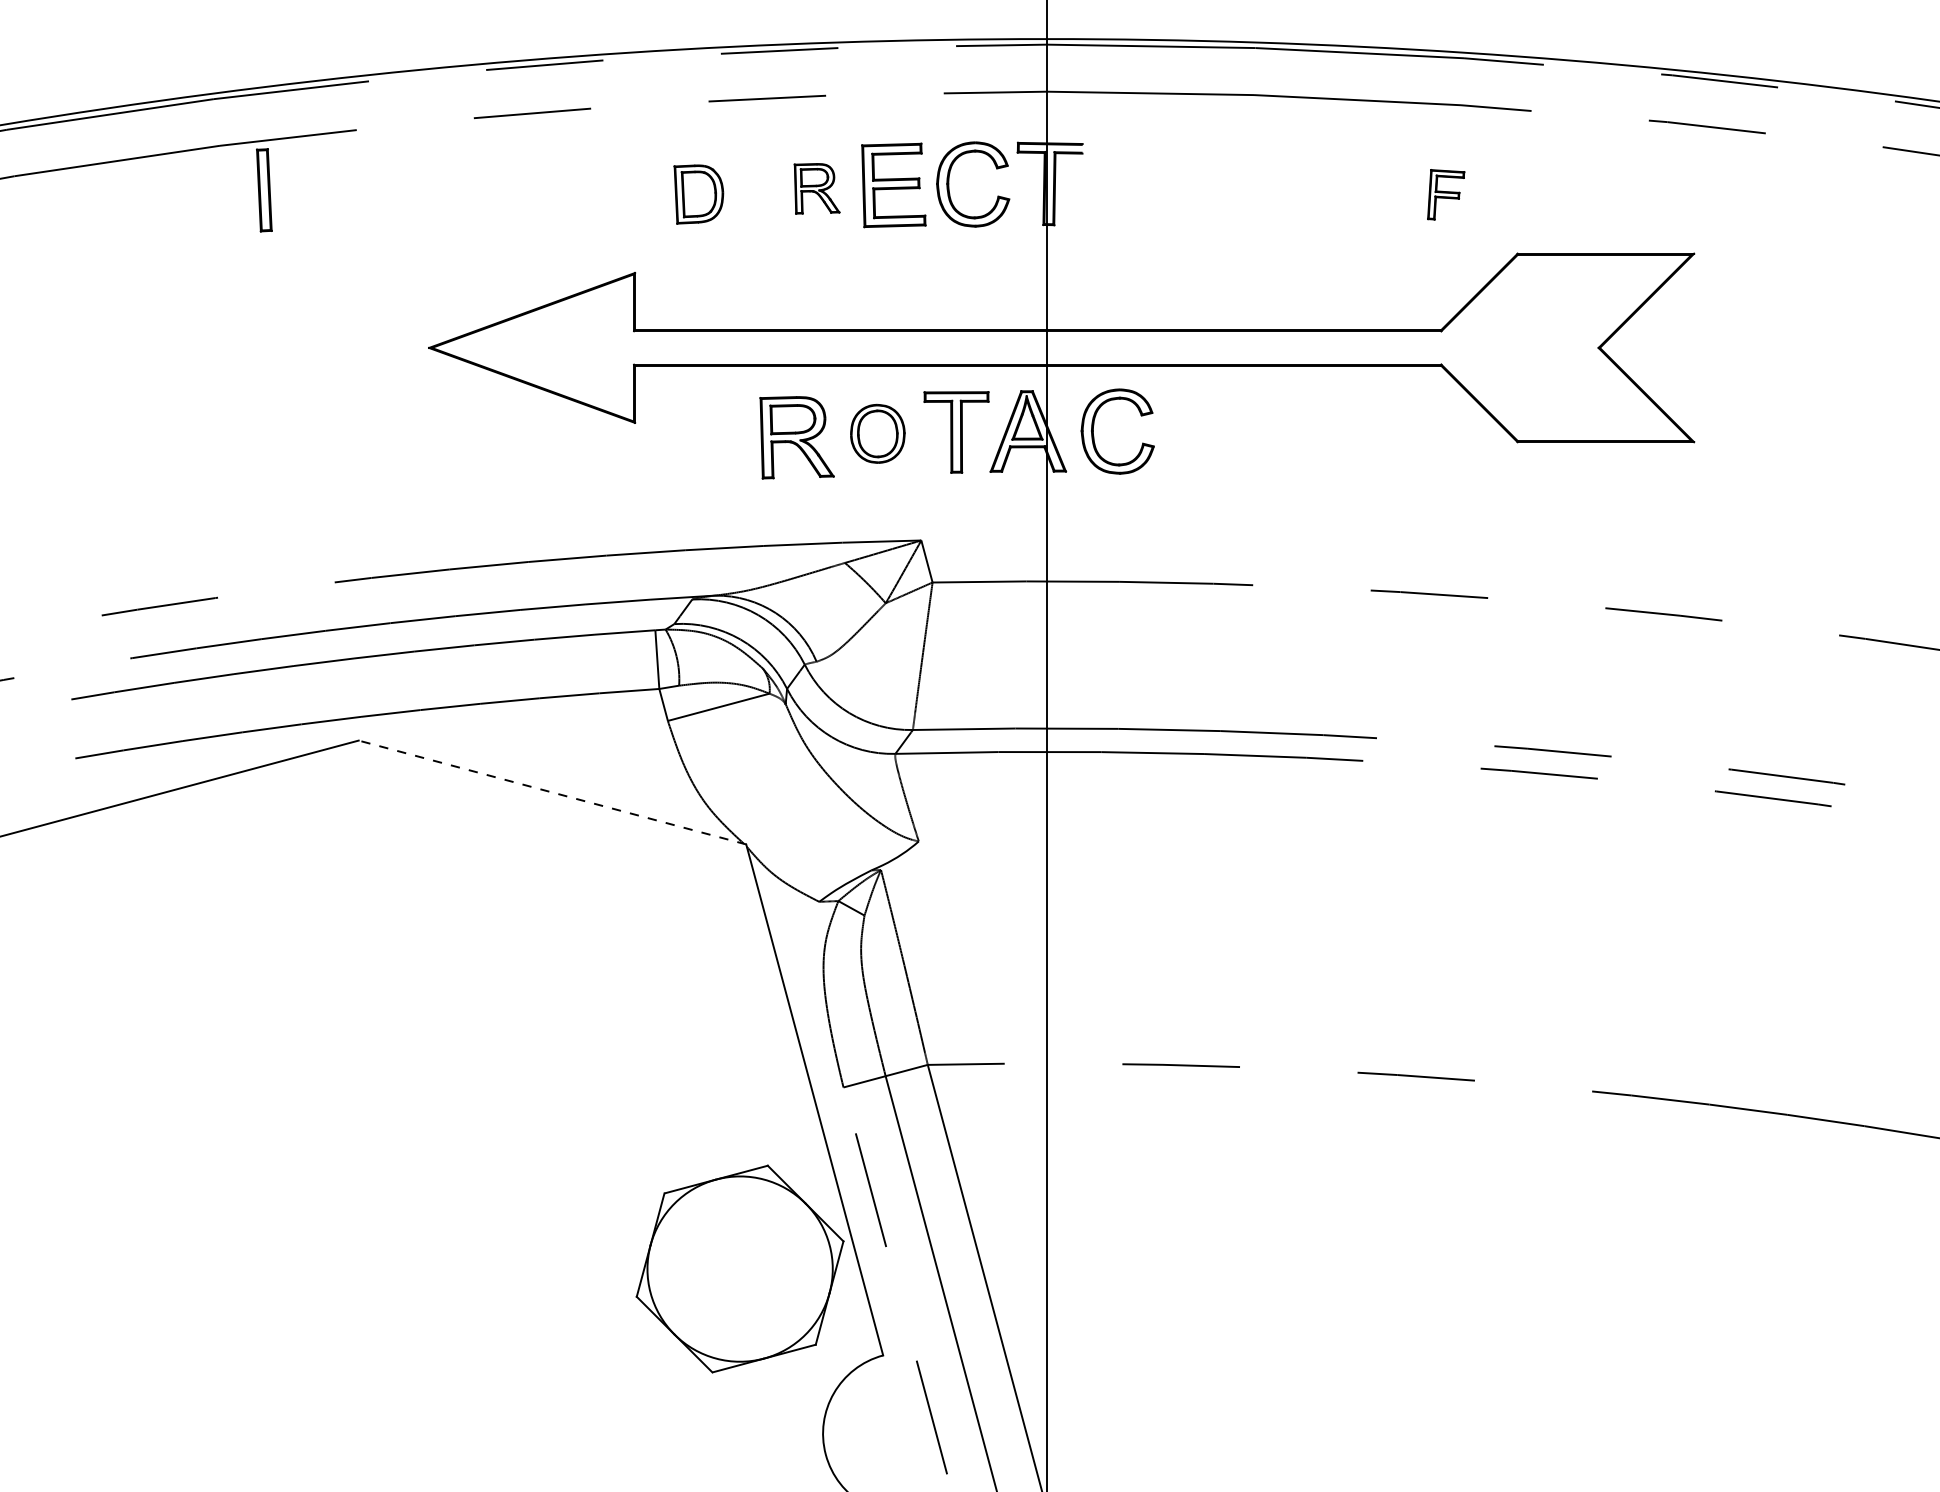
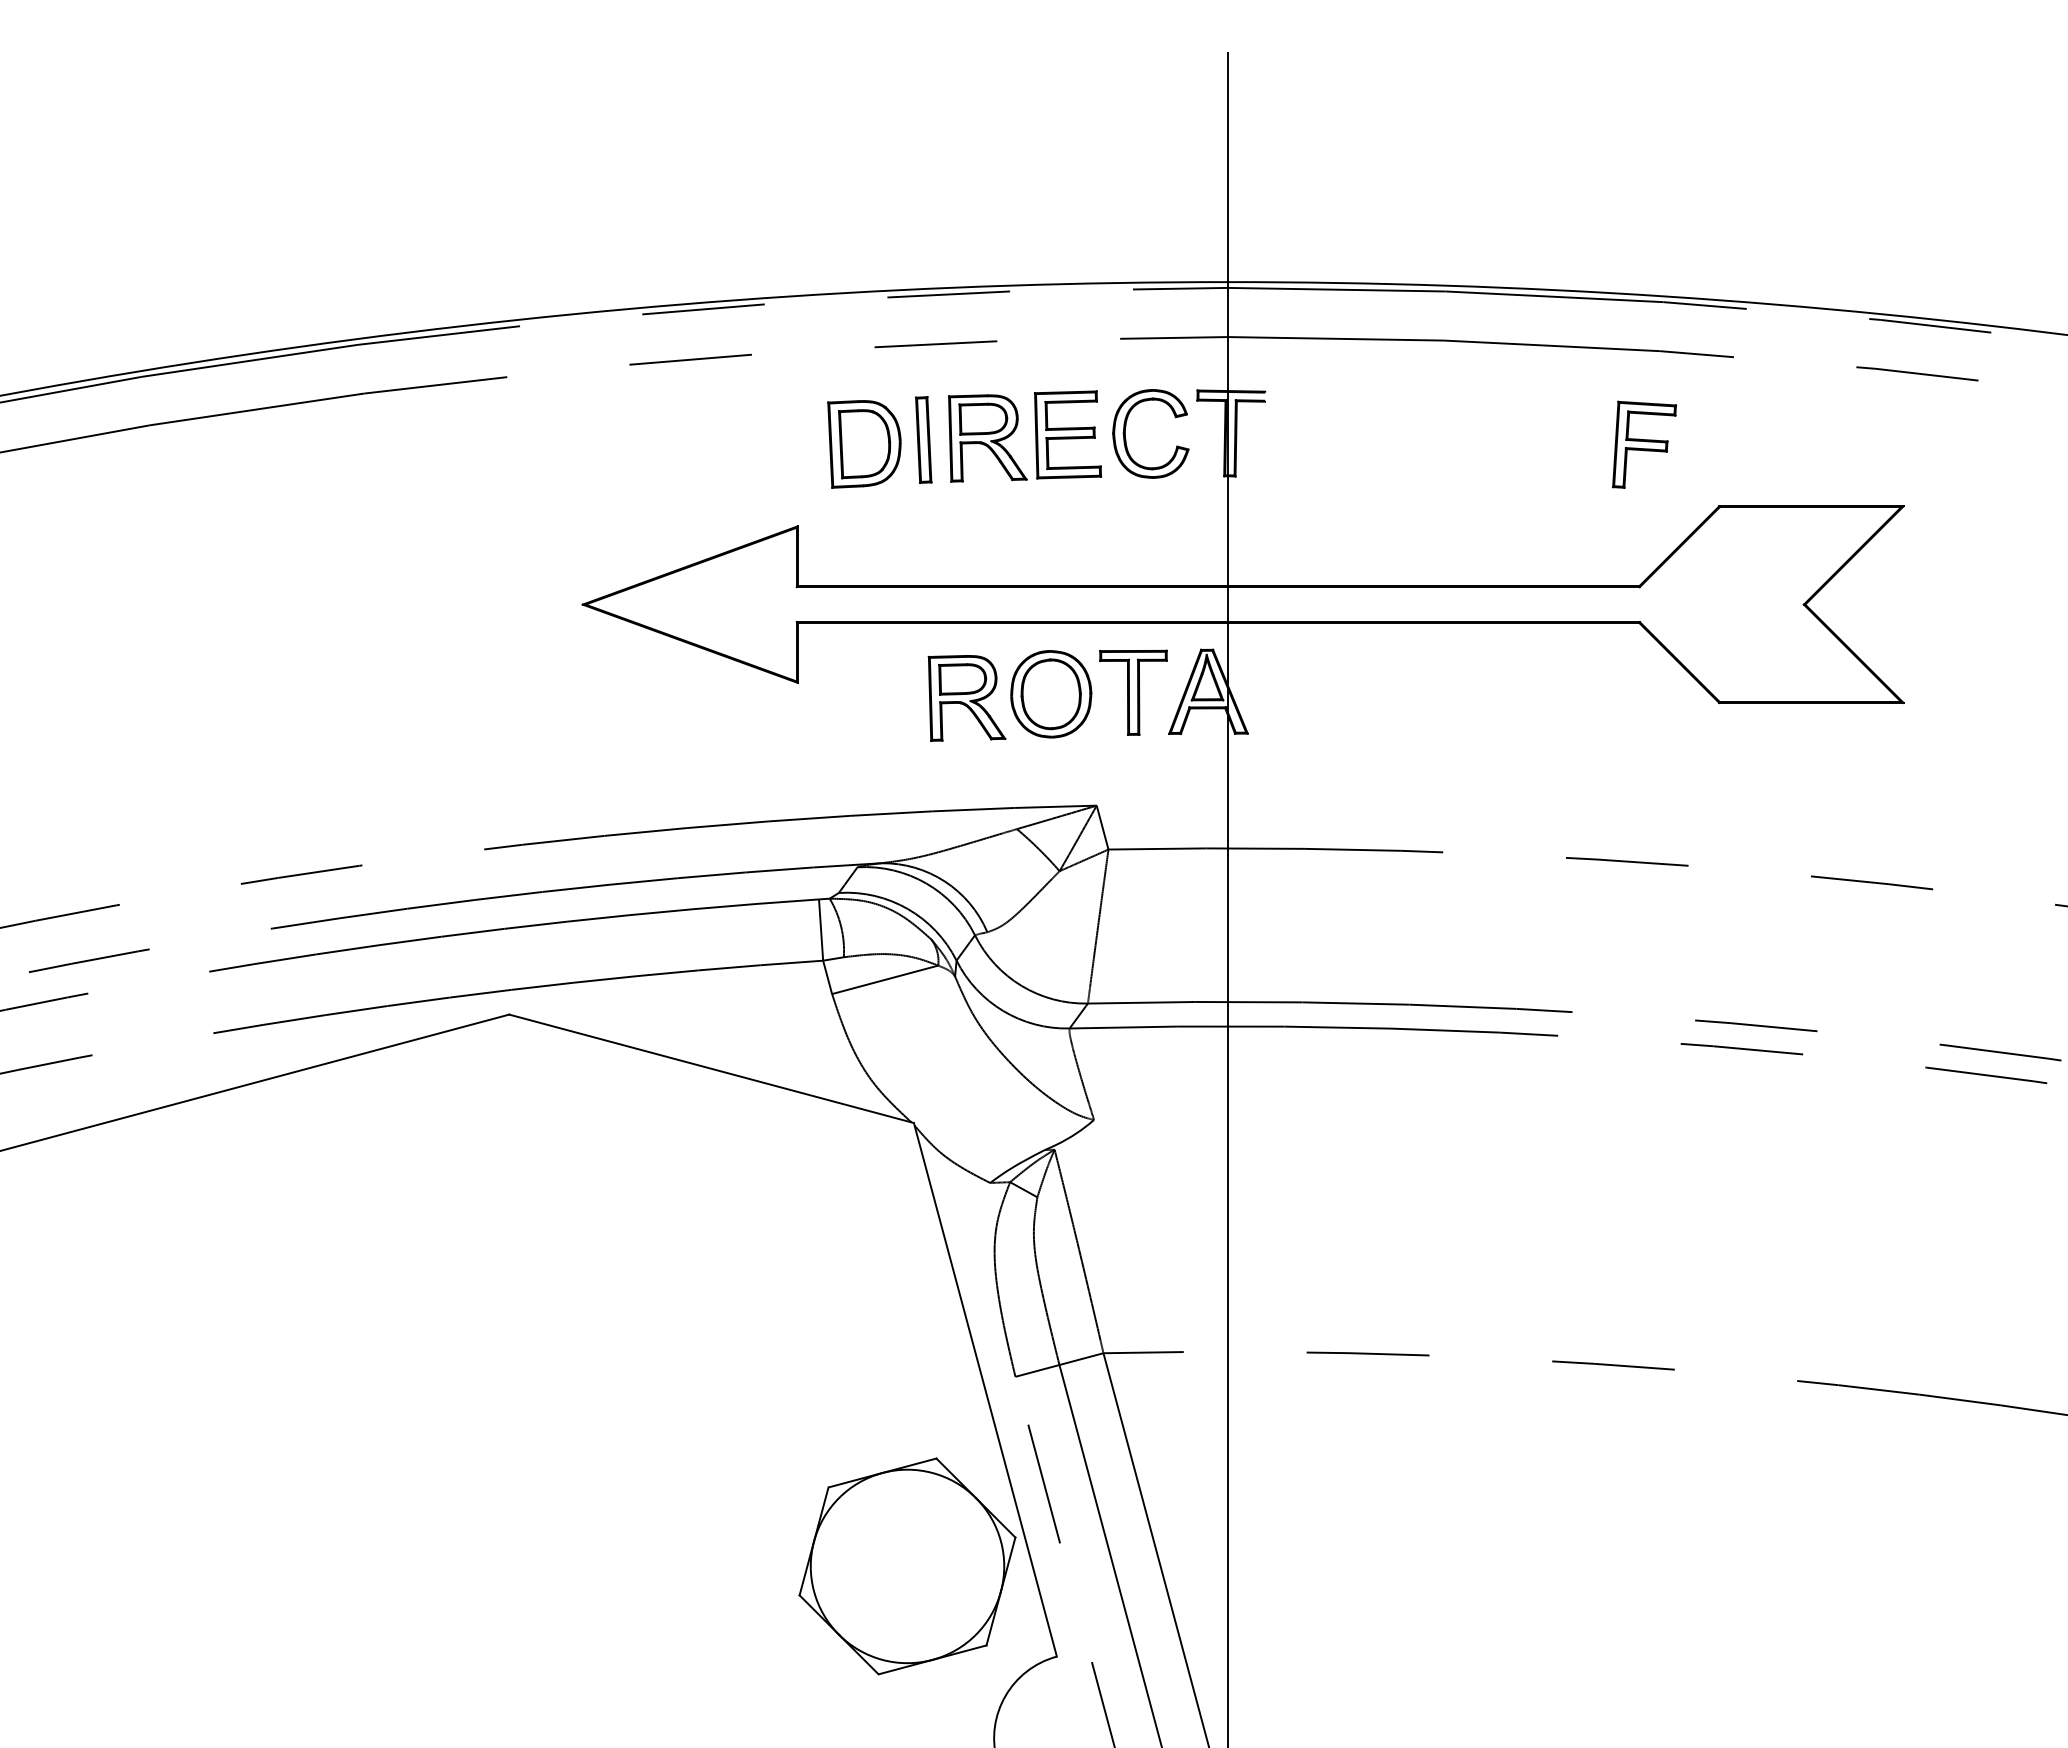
part: (816, 188) -> (987, 438), size x1.67
part: (264, 189) -> (923, 439), moved
part: (698, 194) -> (864, 444), size x1.43
part: (1445, 194) -> (1644, 444), size x1.67
part: (1094, 425) -> (1277, 685), removed
part: (878, 434) -> (1051, 694), size x1.43
line: (552, 792) -> (711, 1068), dashed -> solid

